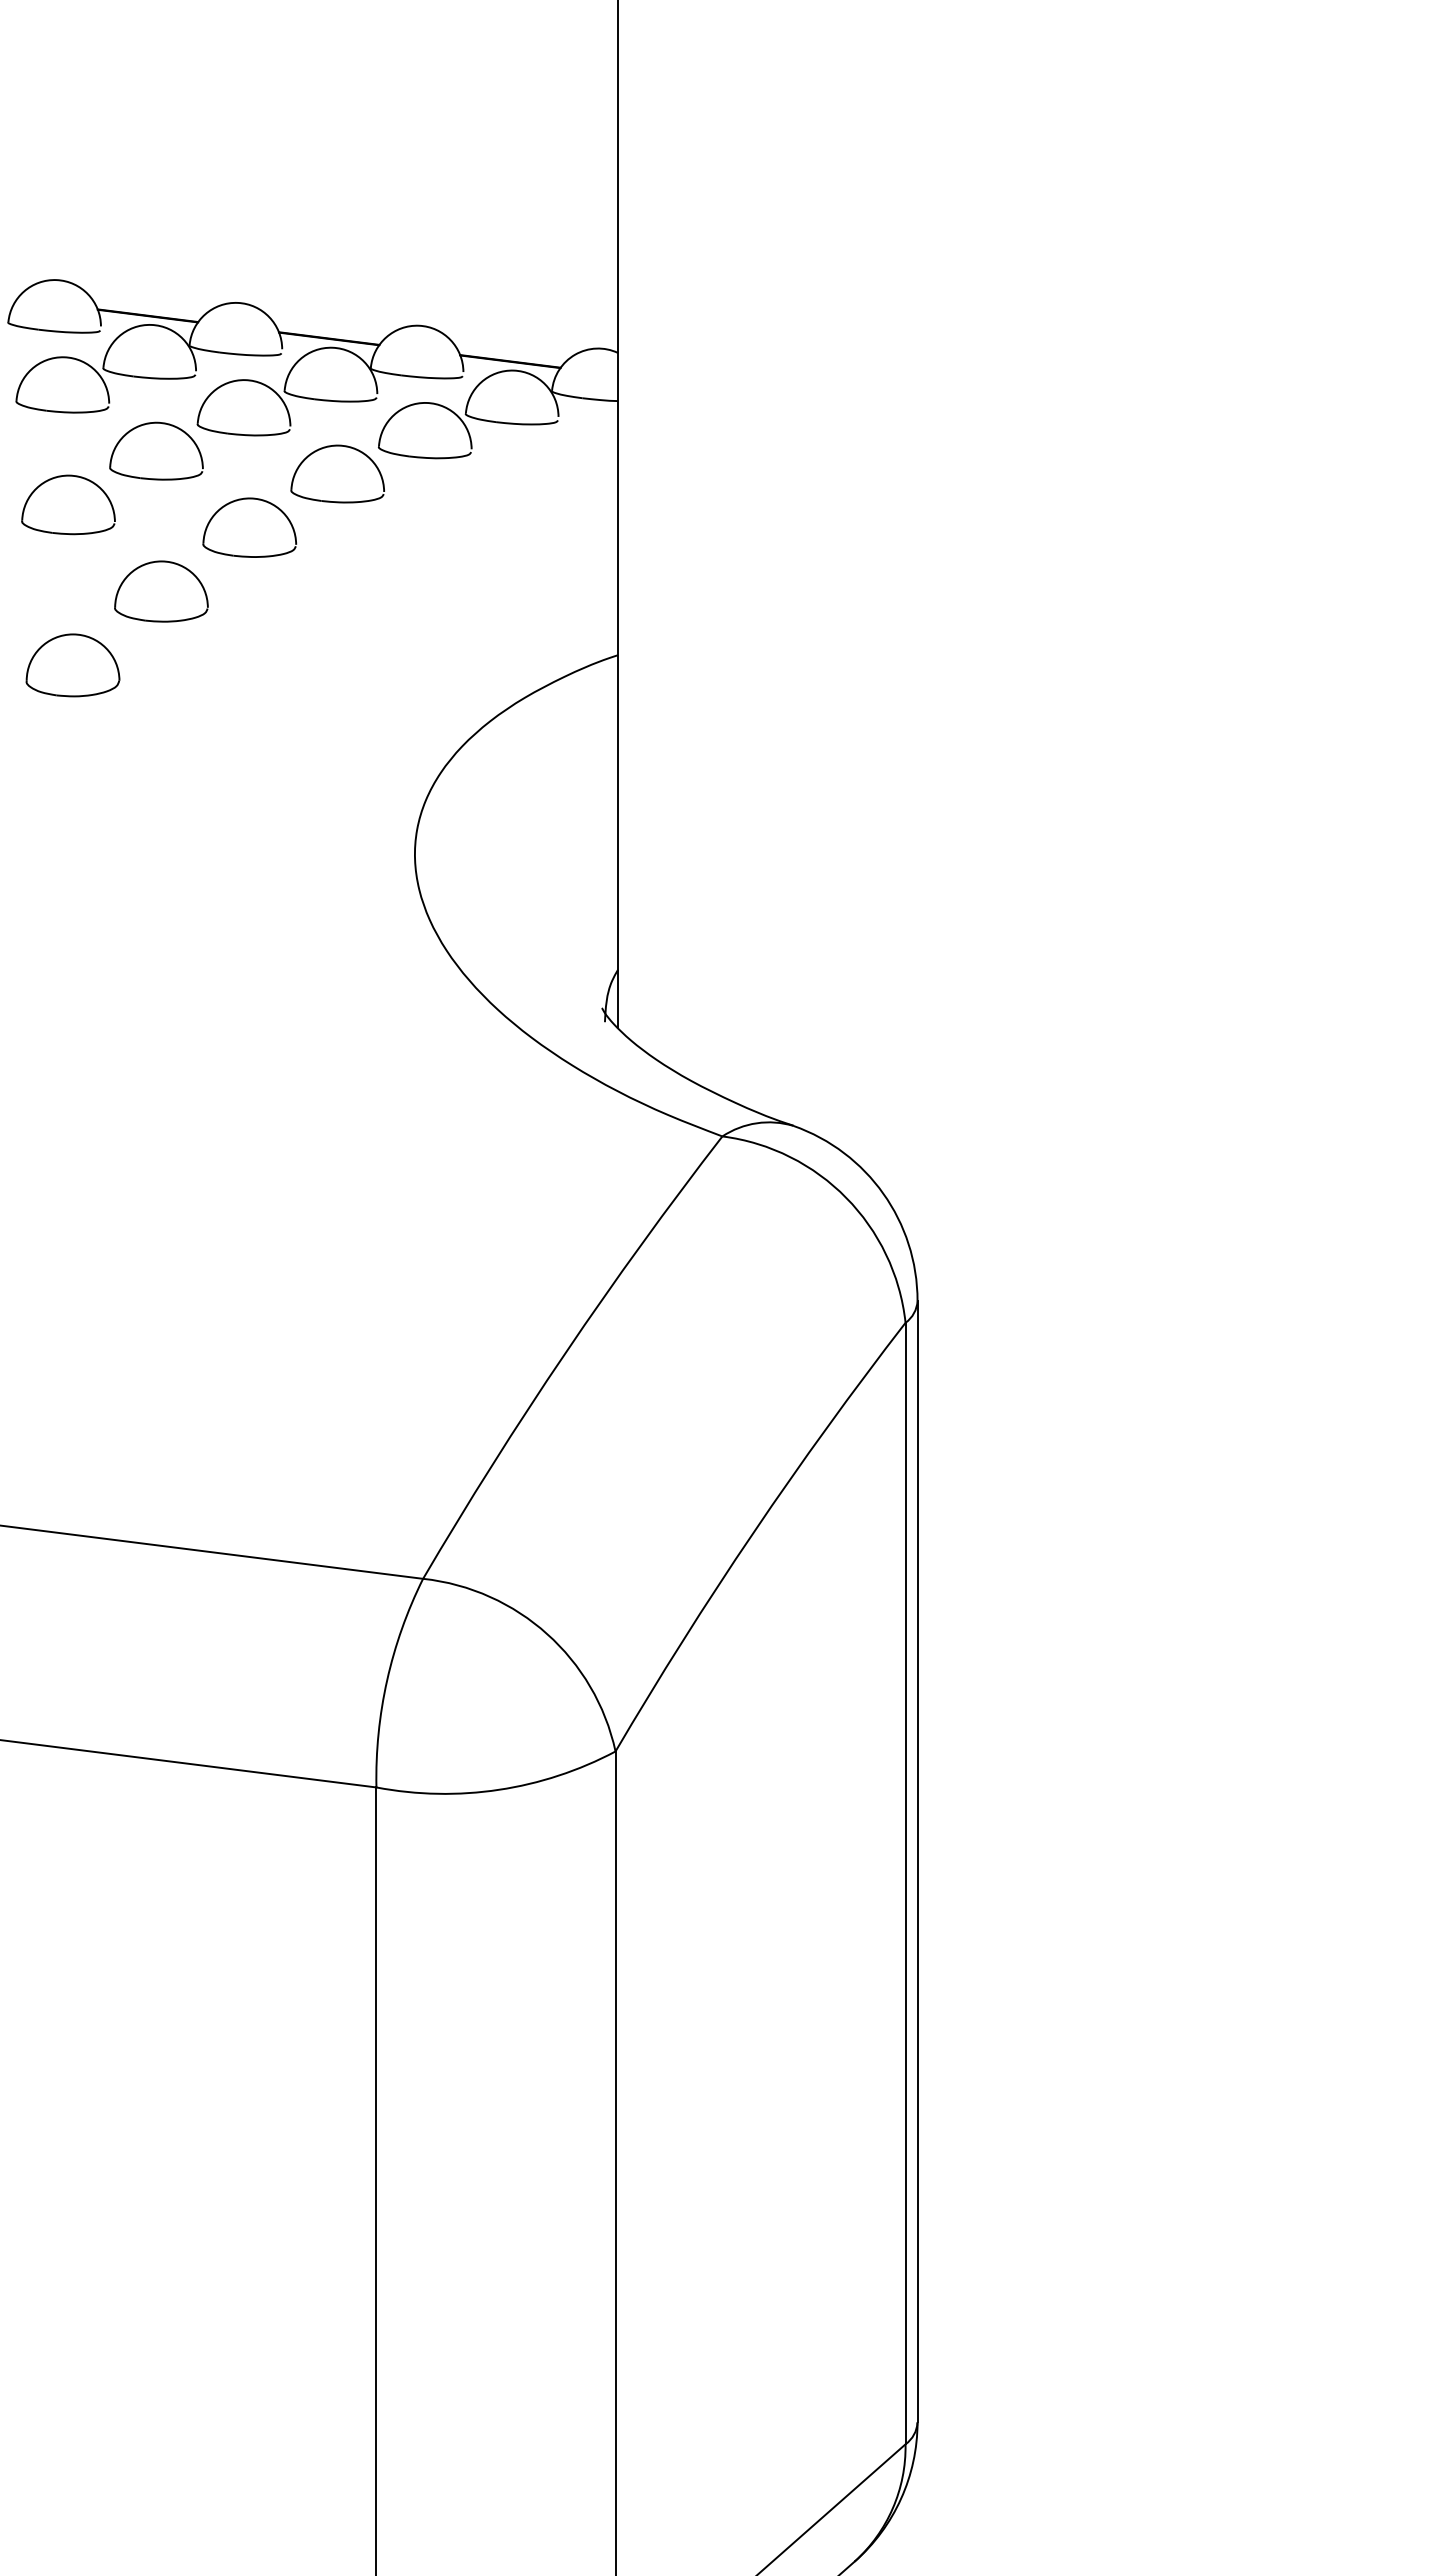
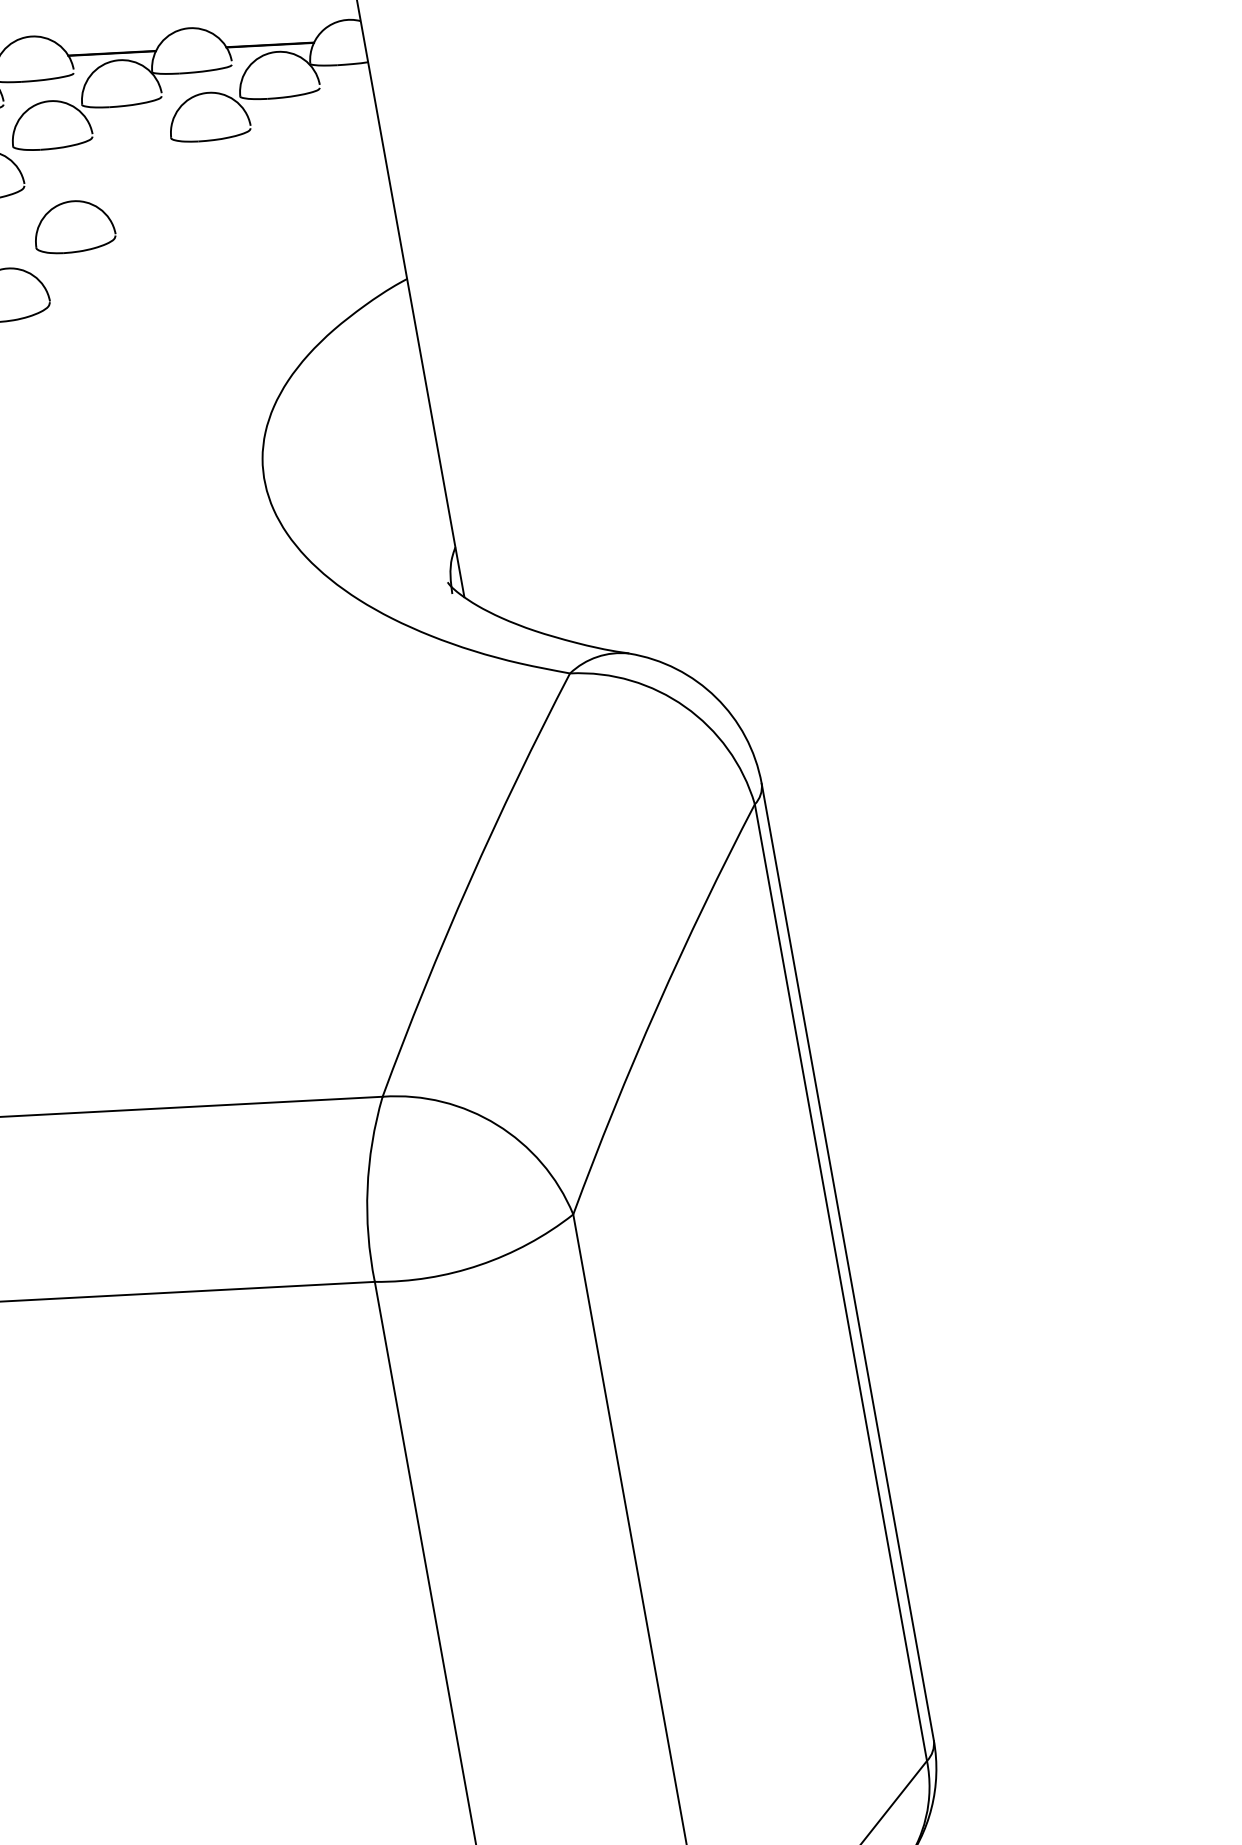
part: (330, 447) -> (130, 145), removed

